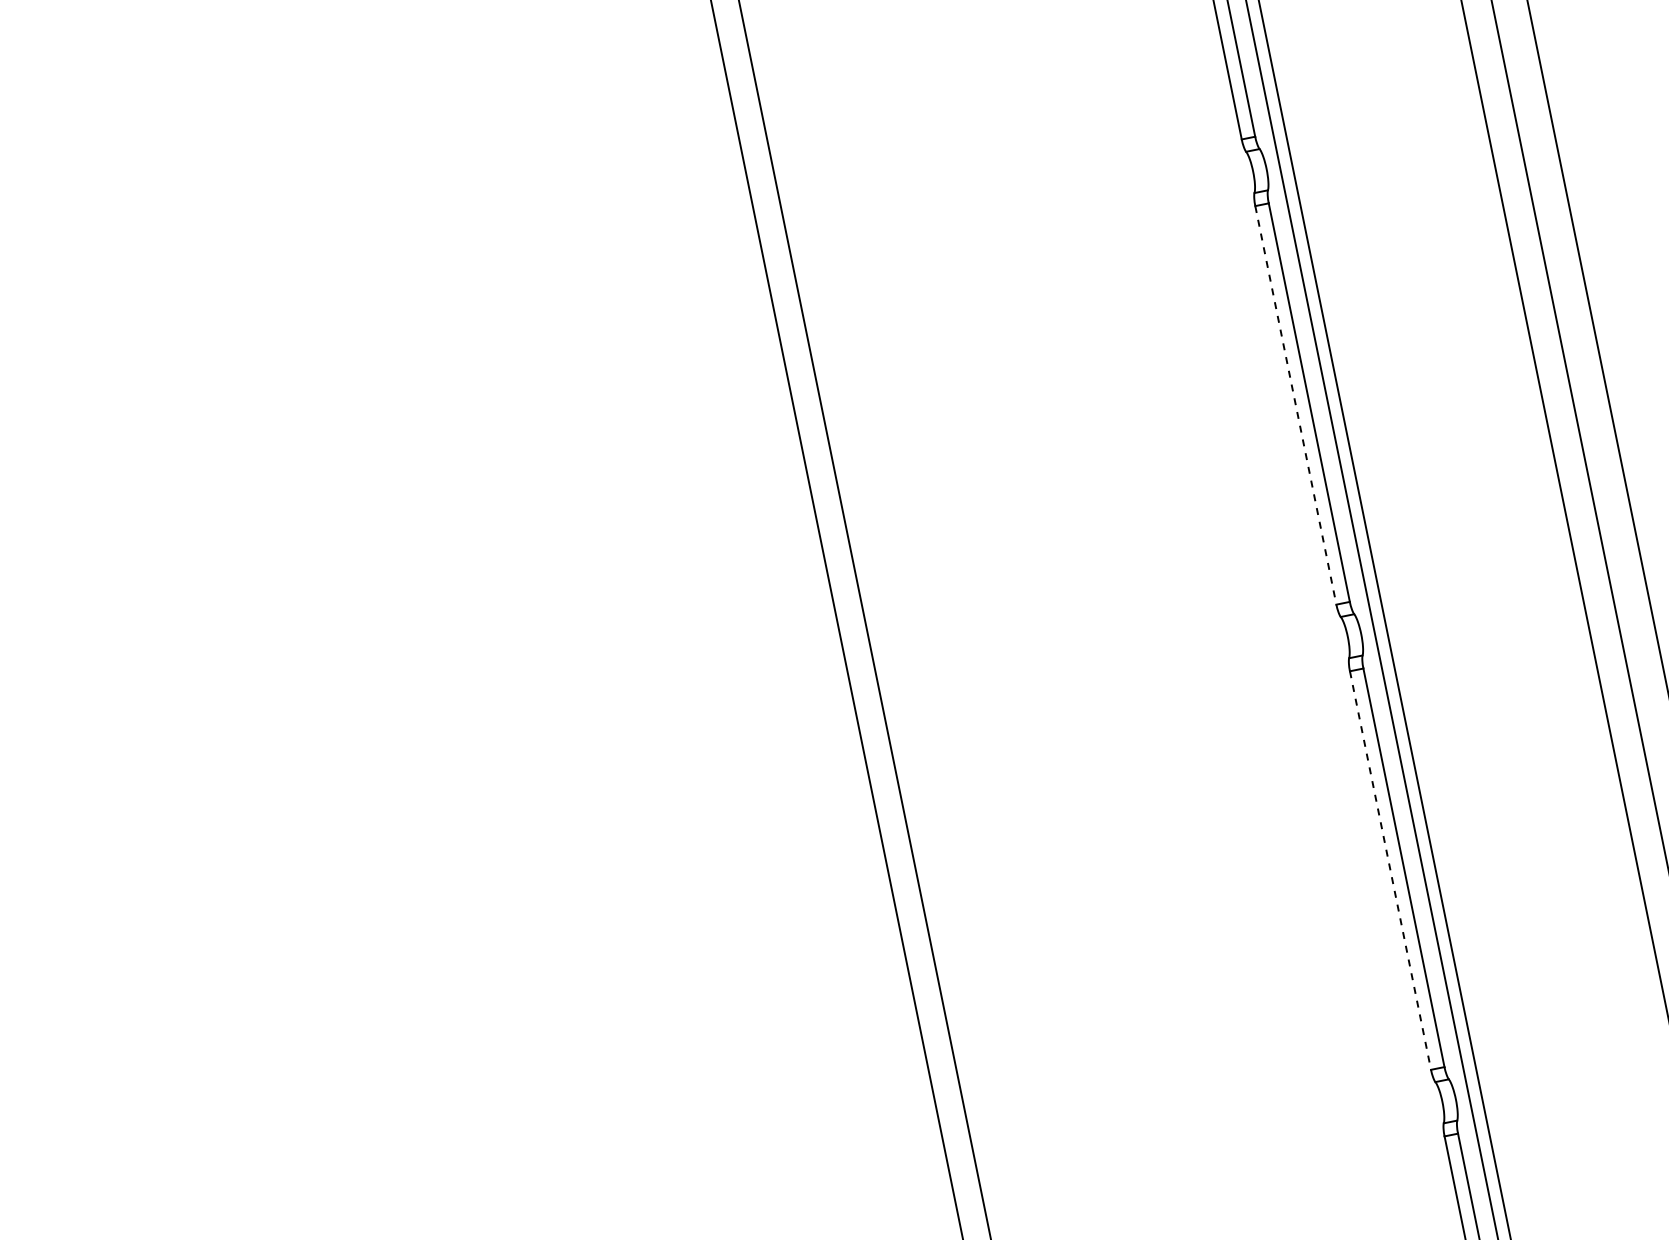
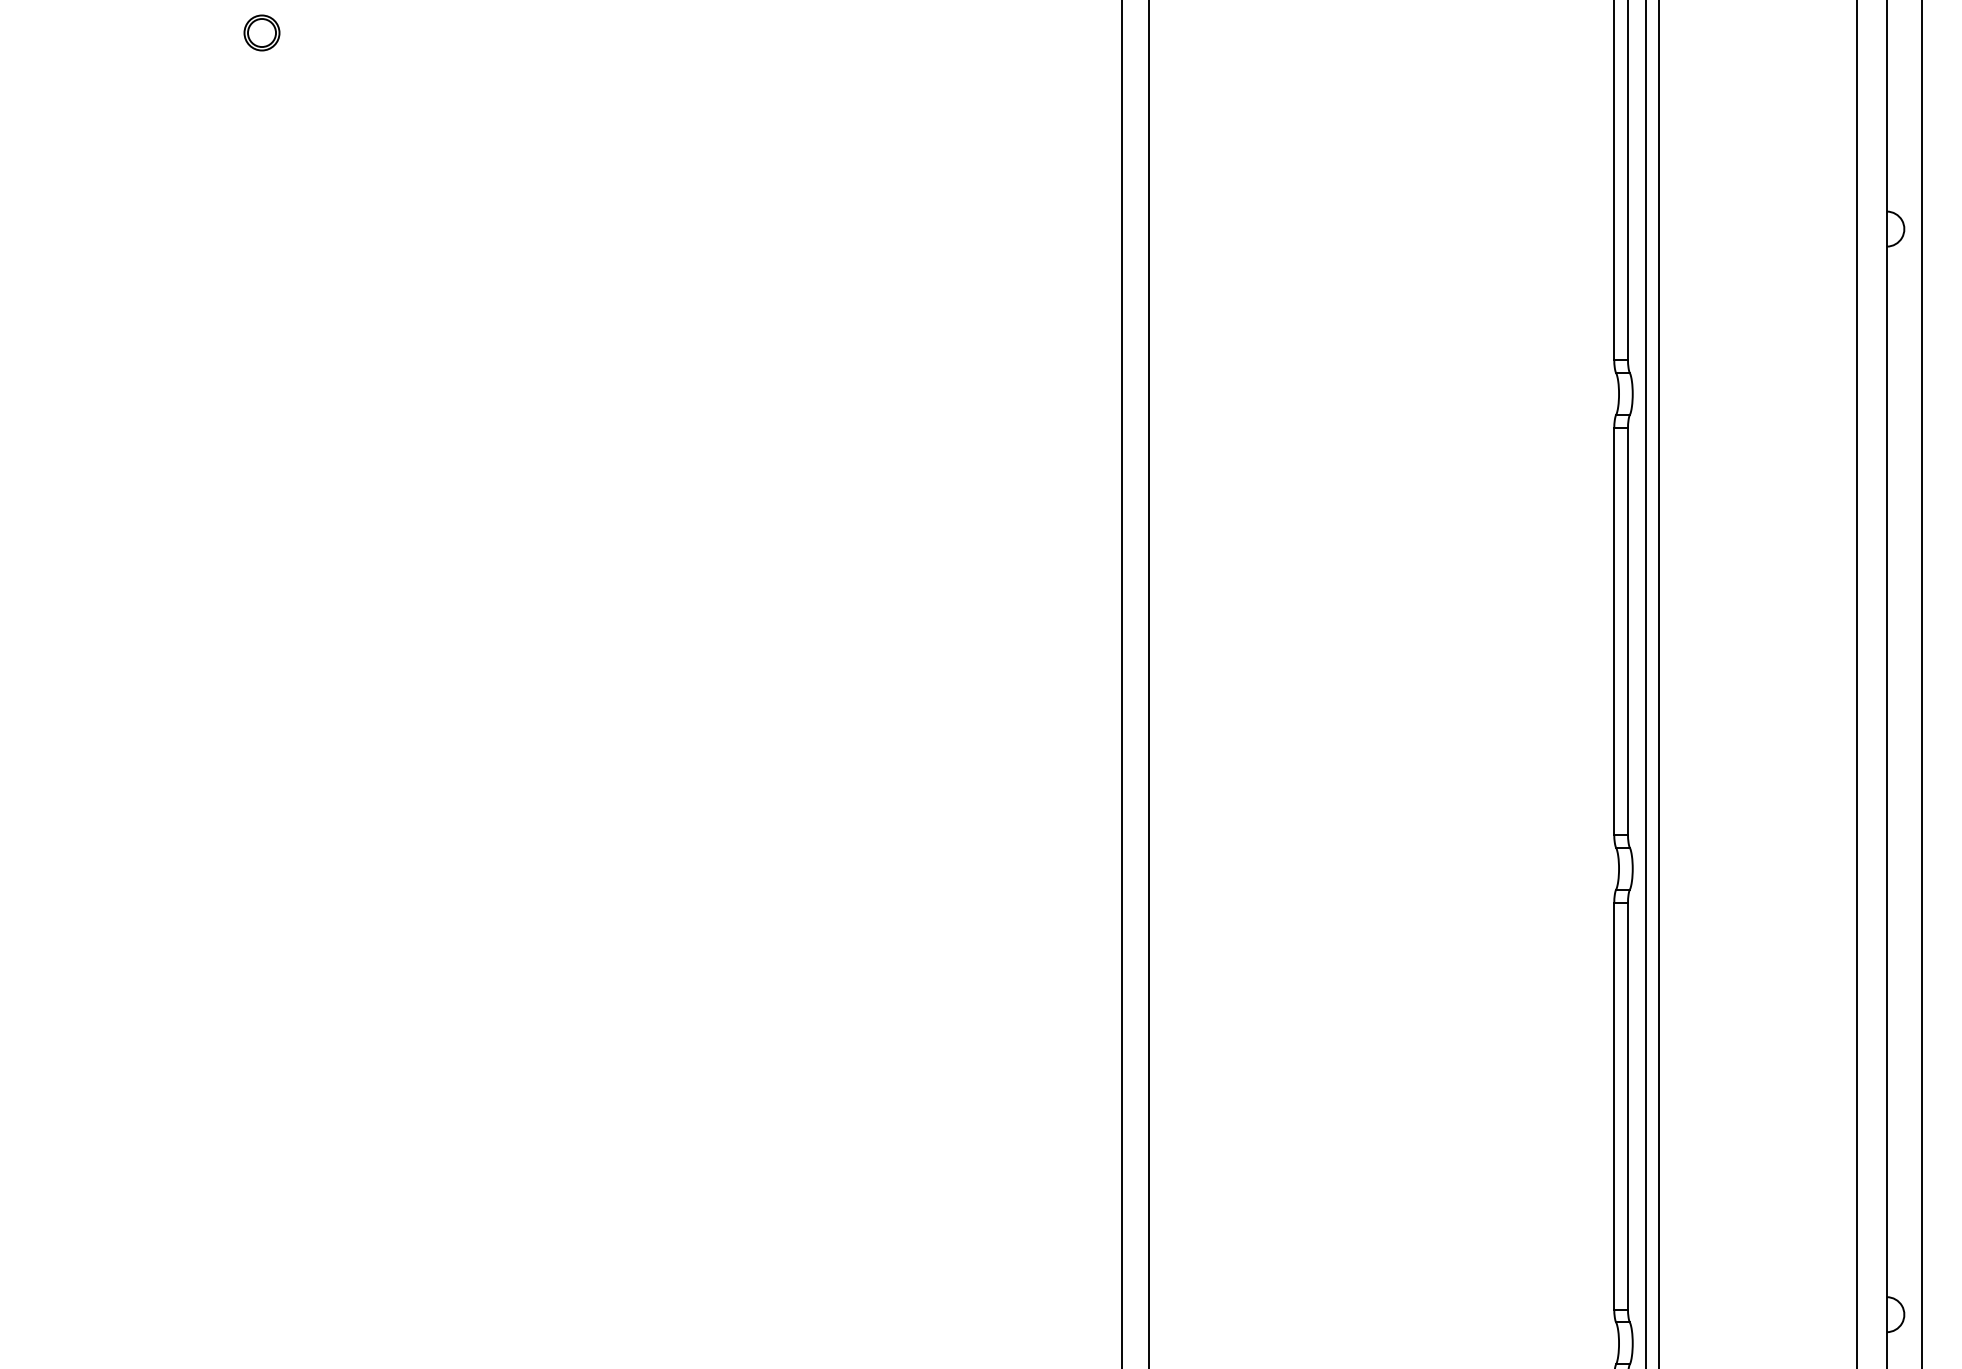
line: (1296, 405) -> (1614, 631), dashed -> solid
line: (1390, 870) -> (1614, 1106), dashed -> solid

